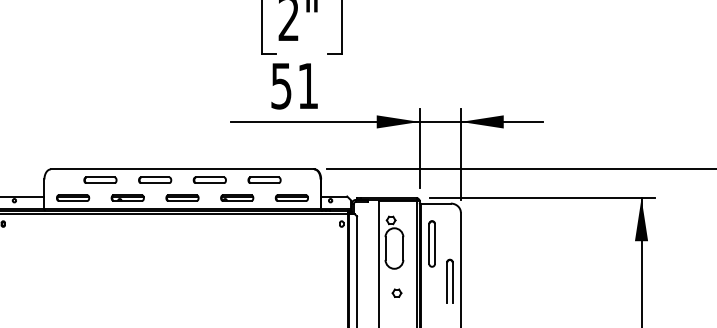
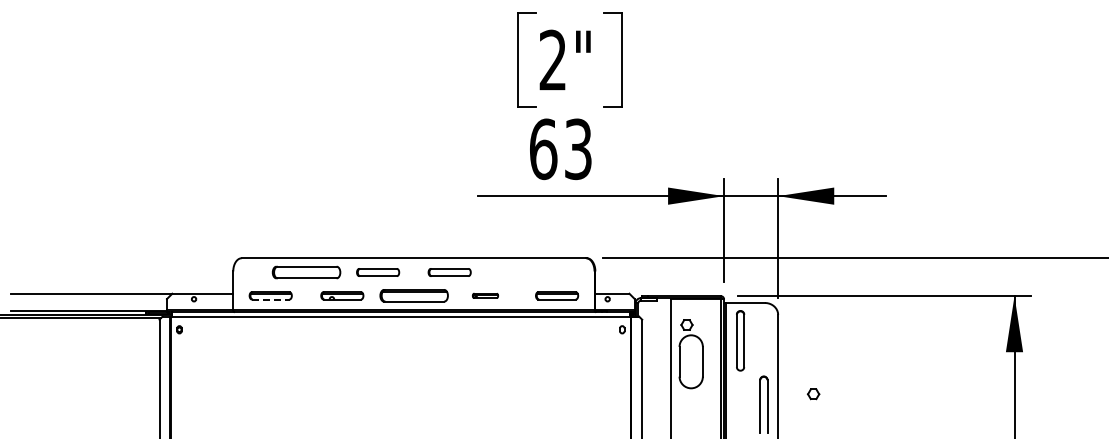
text: (294, 86) -> (560, 149), 51 -> 63
part: (100, 180) -> (306, 272), size x1.6
part: (264, 180) -> (521, 272), removed
part: (182, 197) -> (413, 295), size x1.6
part: (237, 197) -> (485, 295), size x0.6
line: (72, 200) -> (270, 299), solid -> dashed
part: (432, 243) -> (740, 340), moved
part: (396, 293) -> (813, 394), moved

